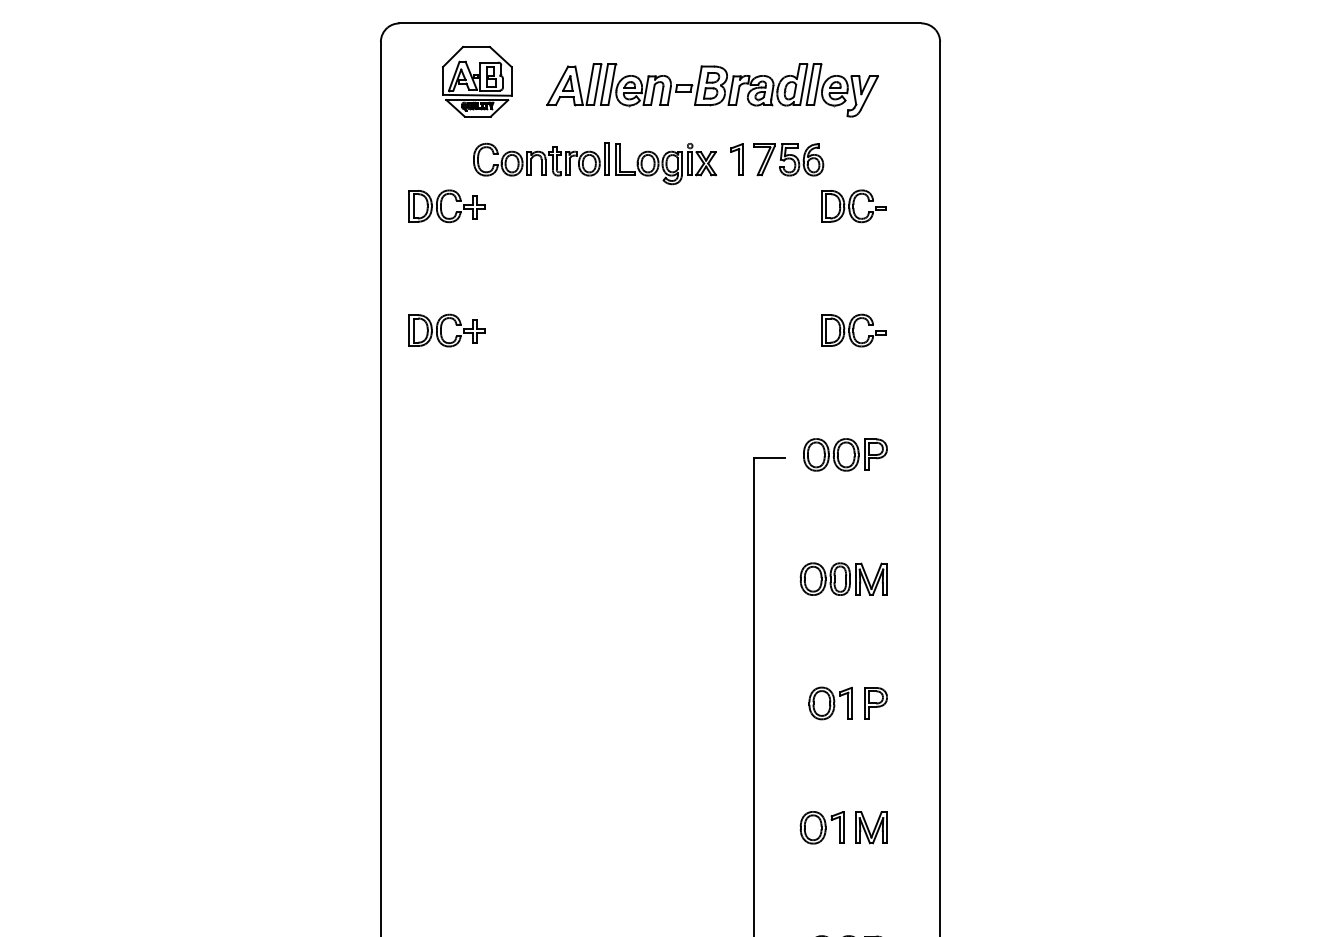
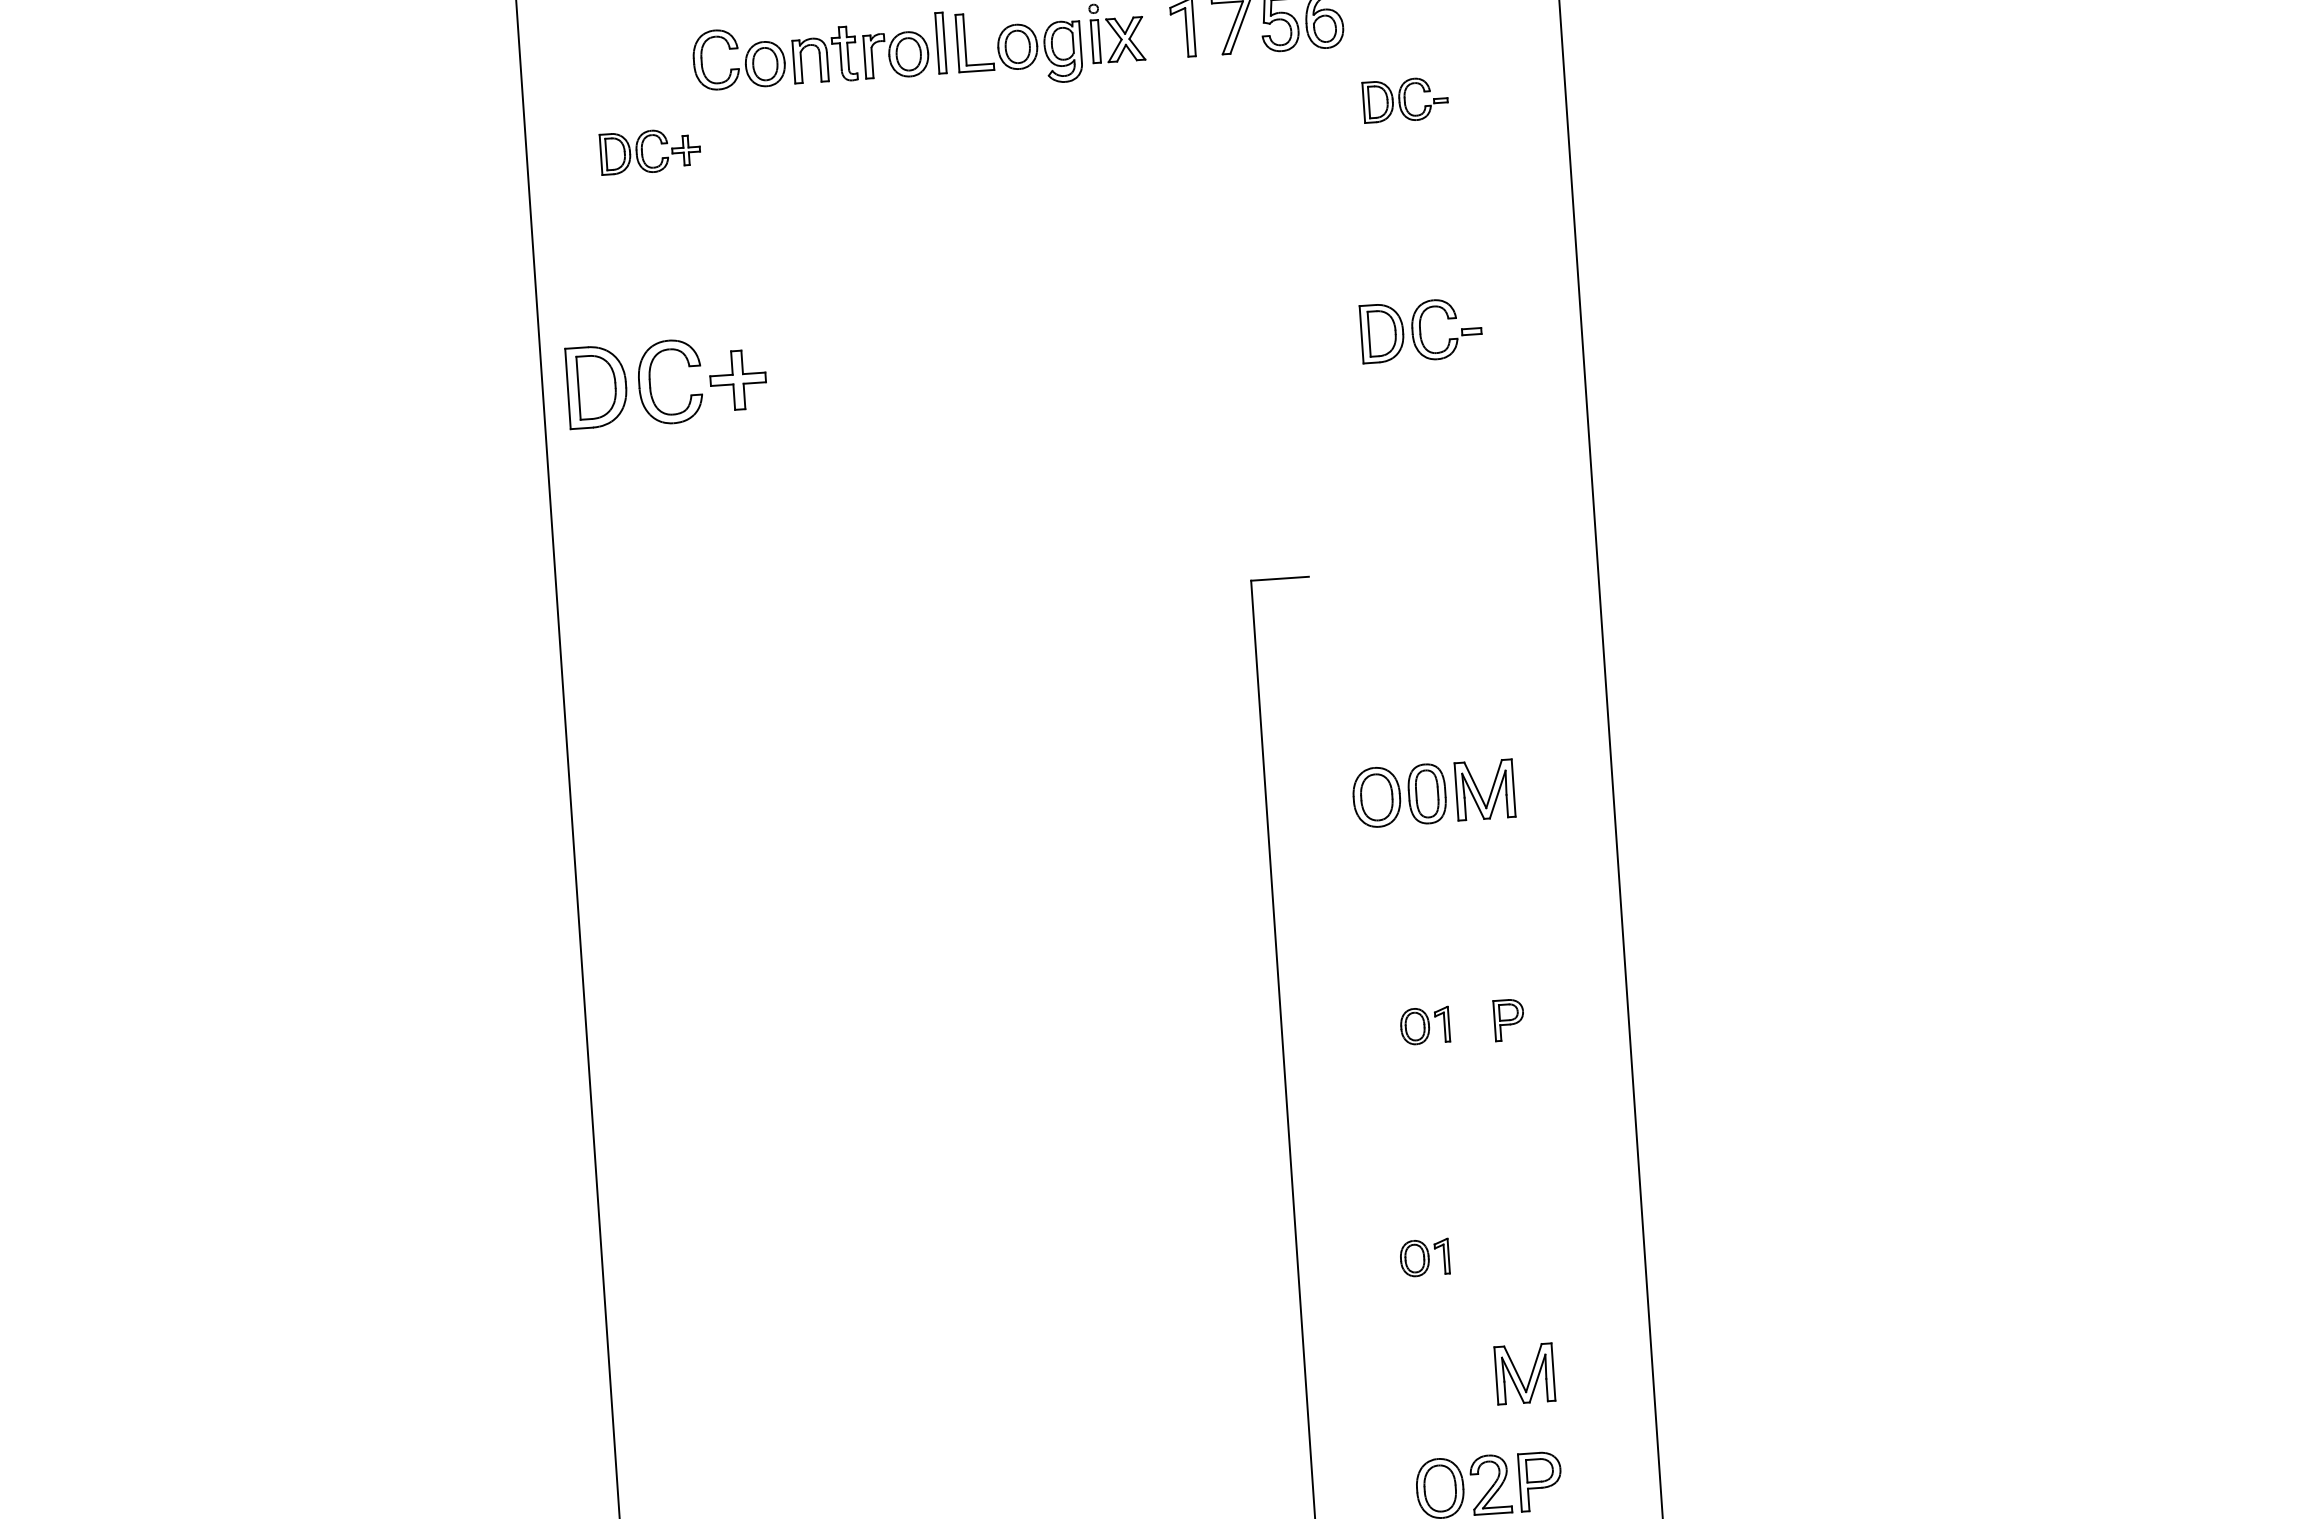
part: (446, 206) -> (648, 151), size x0.7
part: (853, 206) -> (1404, 100), size x0.7
part: (446, 330) -> (664, 382), size x1.4
part: (845, 454) -> (1421, 561), removed
part: (830, 703) -> (1424, 1025), size x0.6
part: (875, 703) -> (1508, 1020), size x0.7
part: (821, 827) -> (1423, 1257), size x0.6
part: (871, 827) -> (1524, 1373), moved

